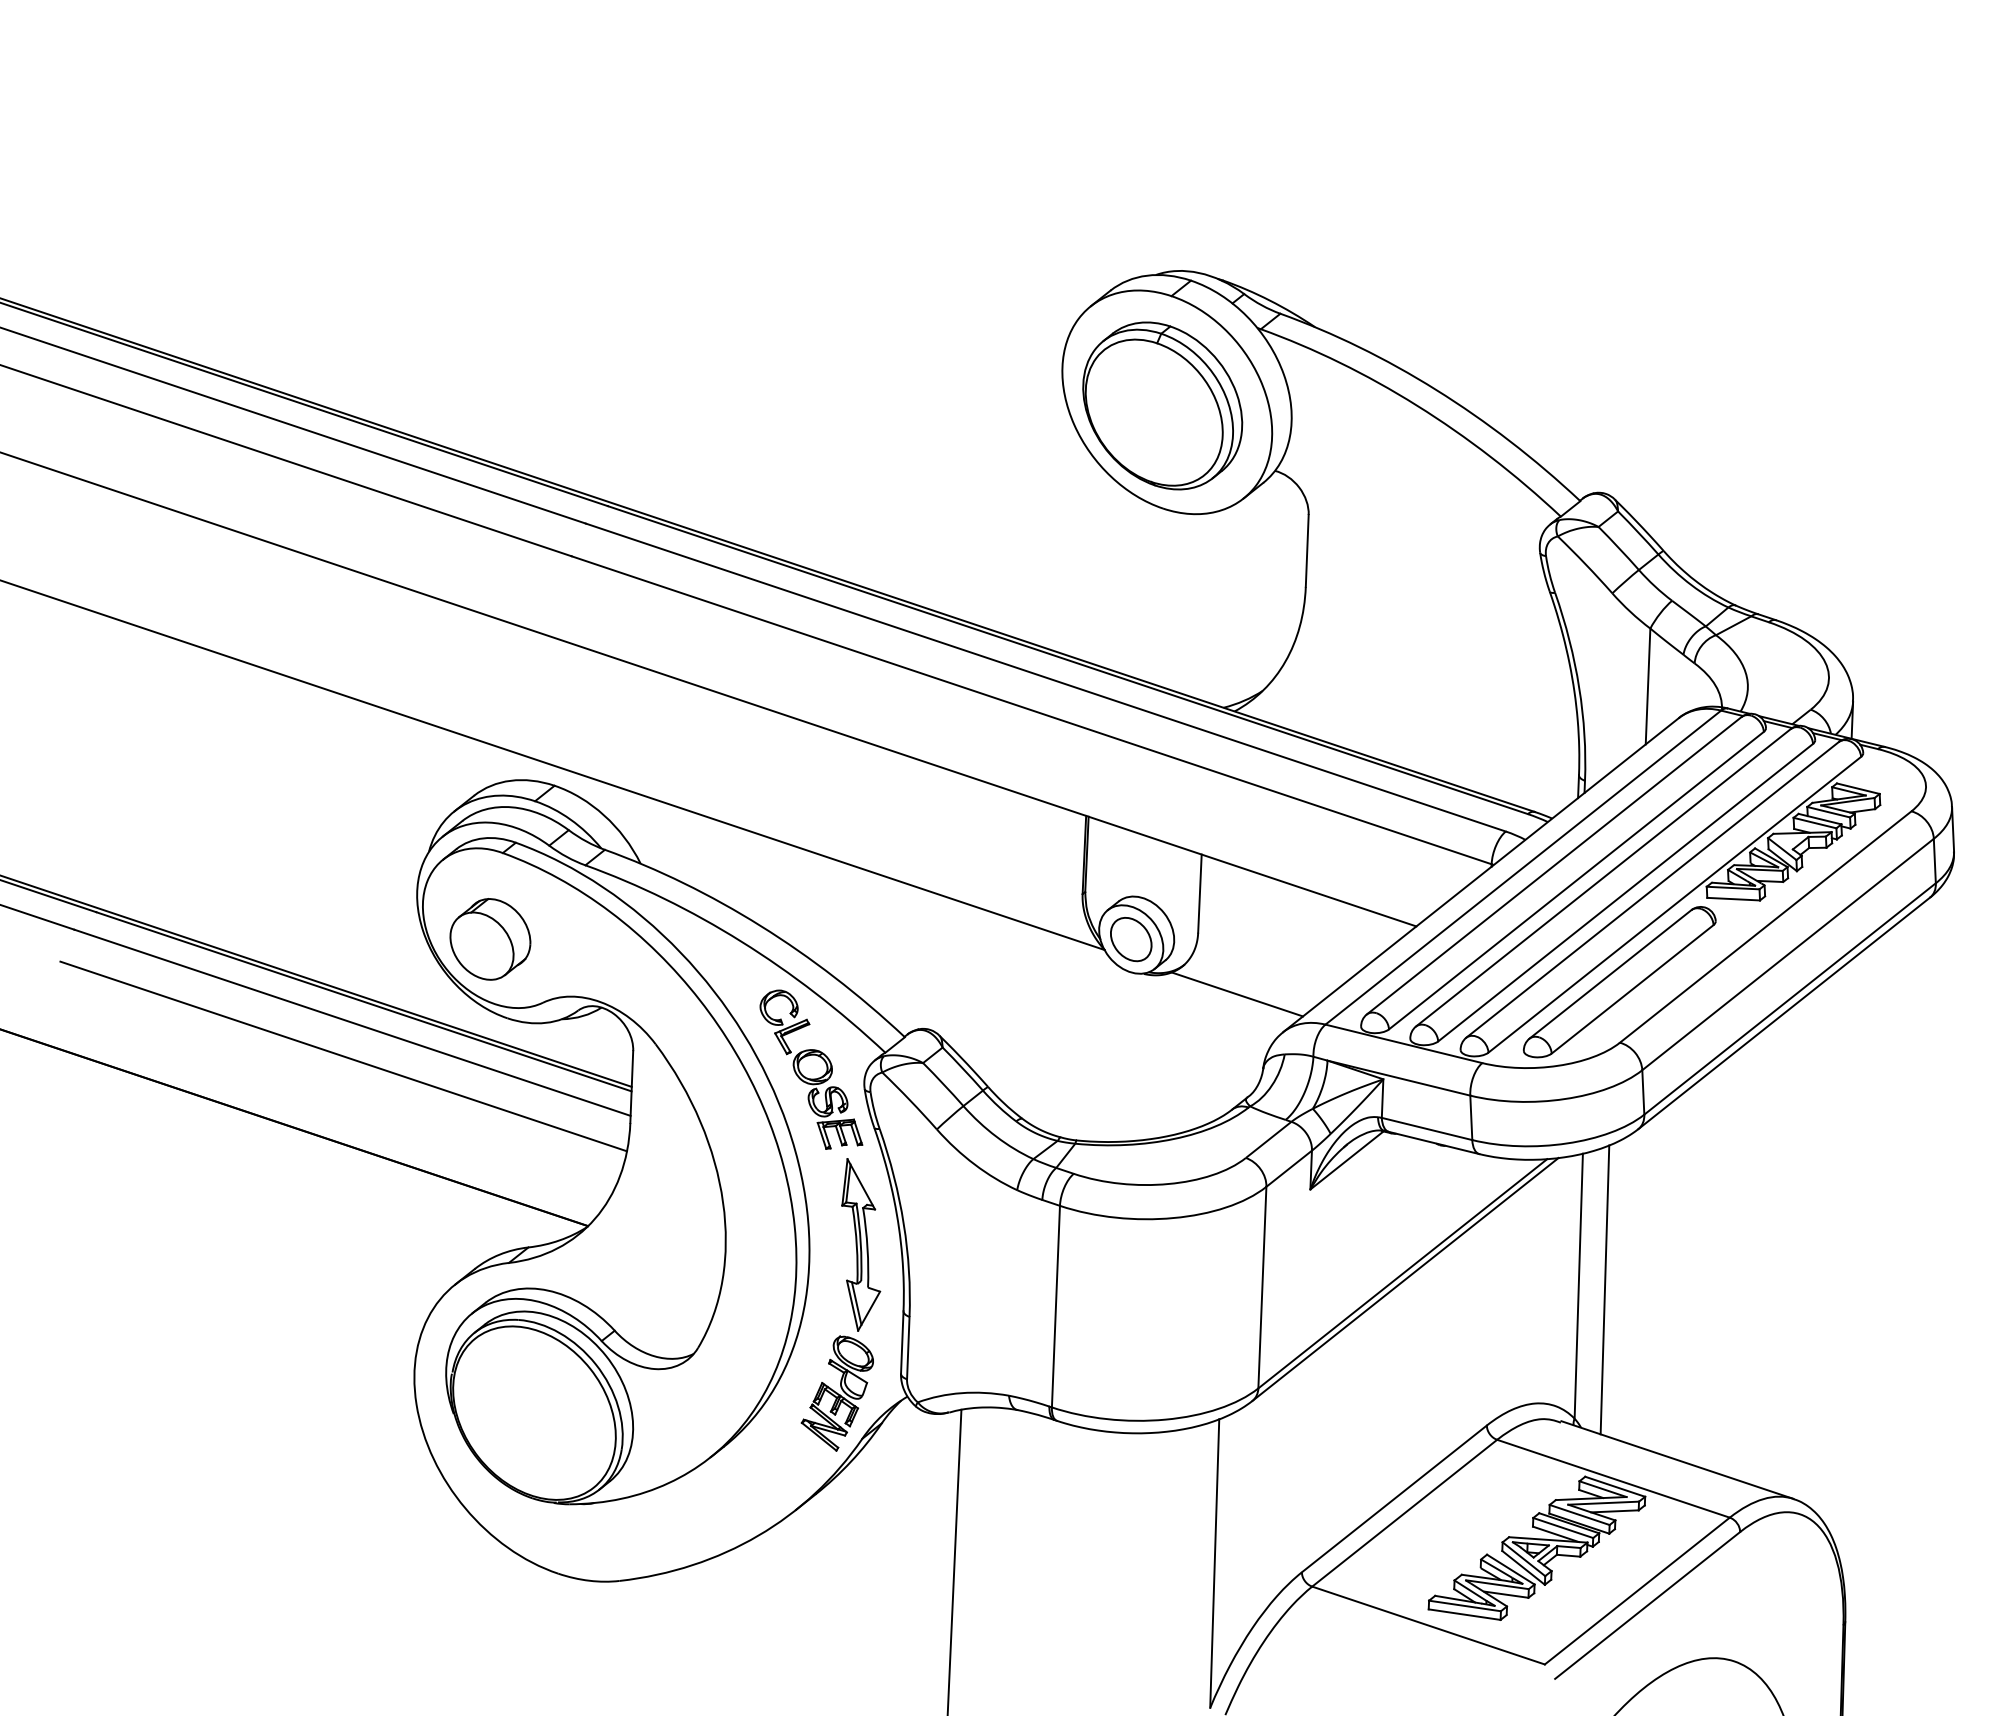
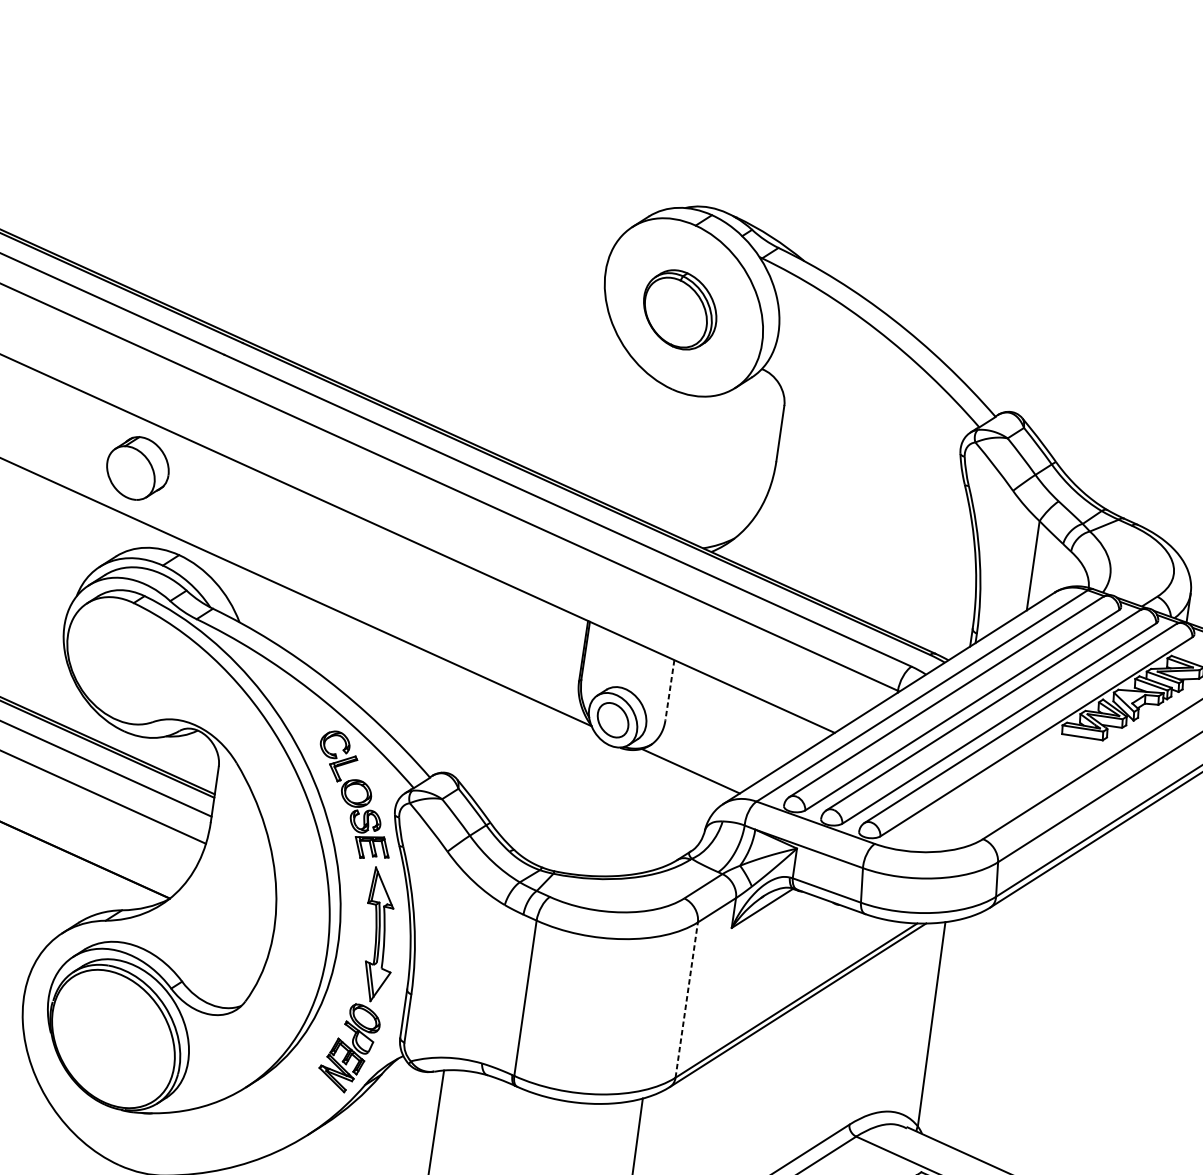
part: (1162, 405) -> (679, 309), size x0.6
line: (1199, 894) -> (669, 690), solid -> dashed
part: (490, 939) -> (138, 468), moved
part: (1619, 982) -> (987, 792), removed
line: (1262, 1287) -> (686, 999), solid -> dashed
line: (1604, 1289) -> (951, 1028), removed

